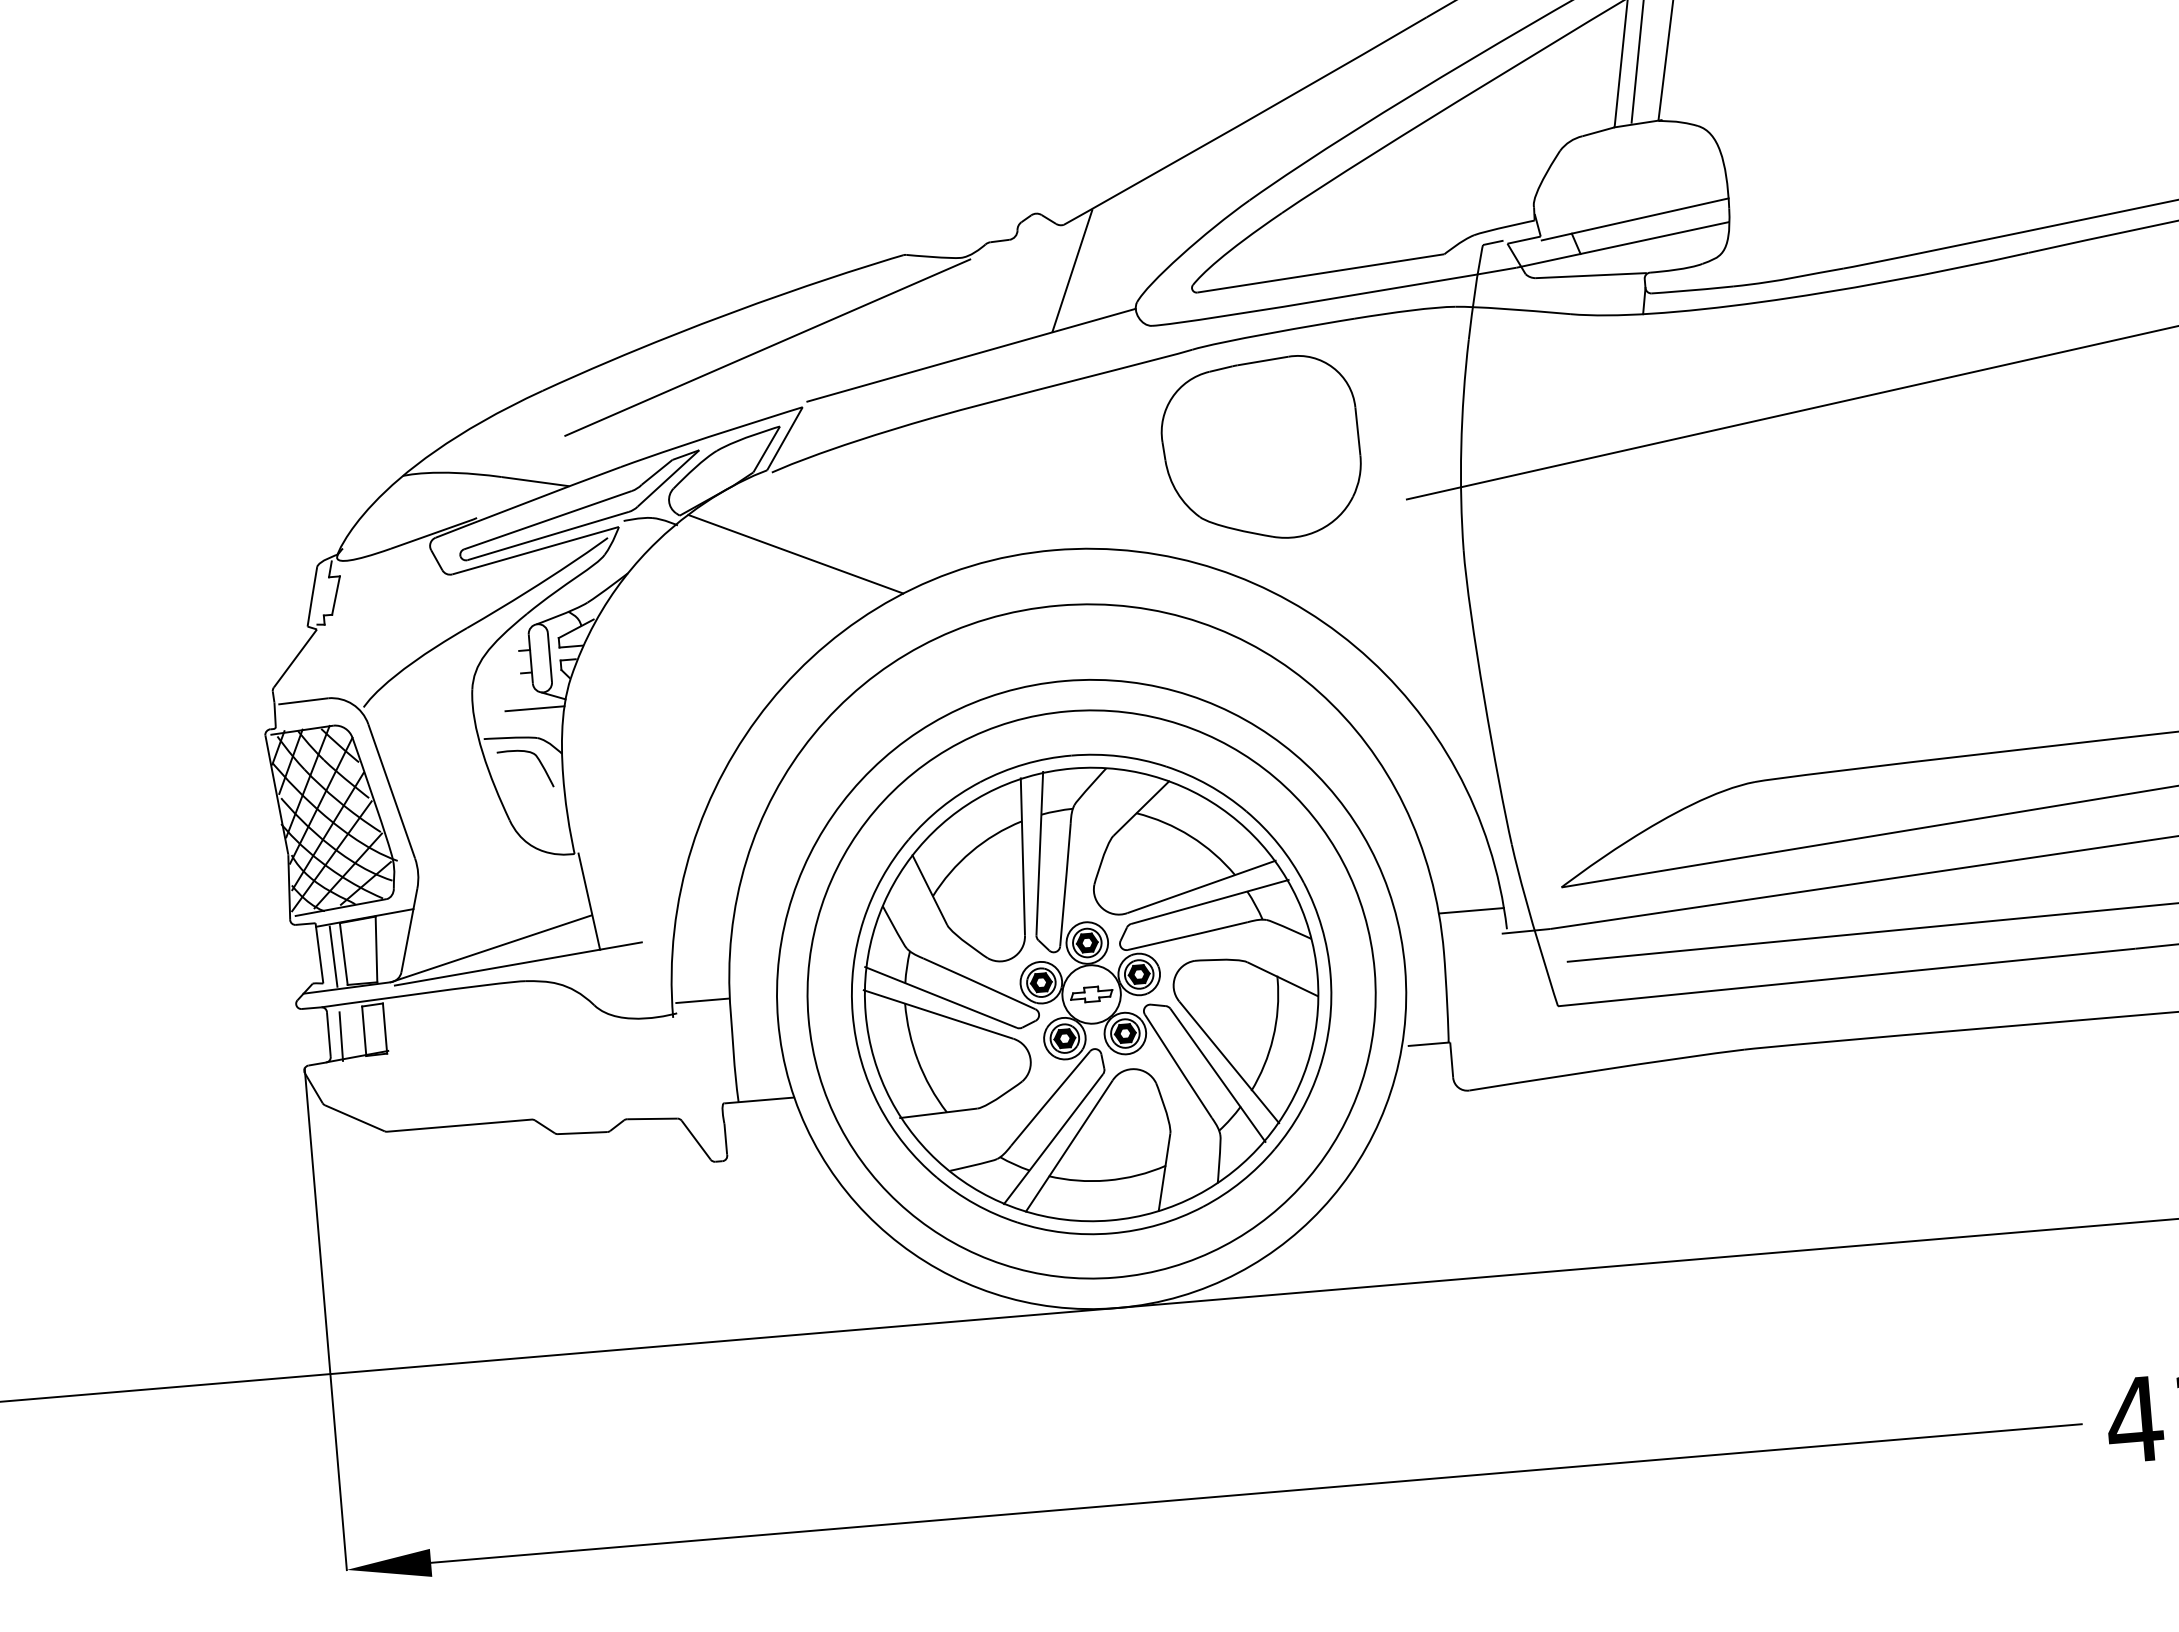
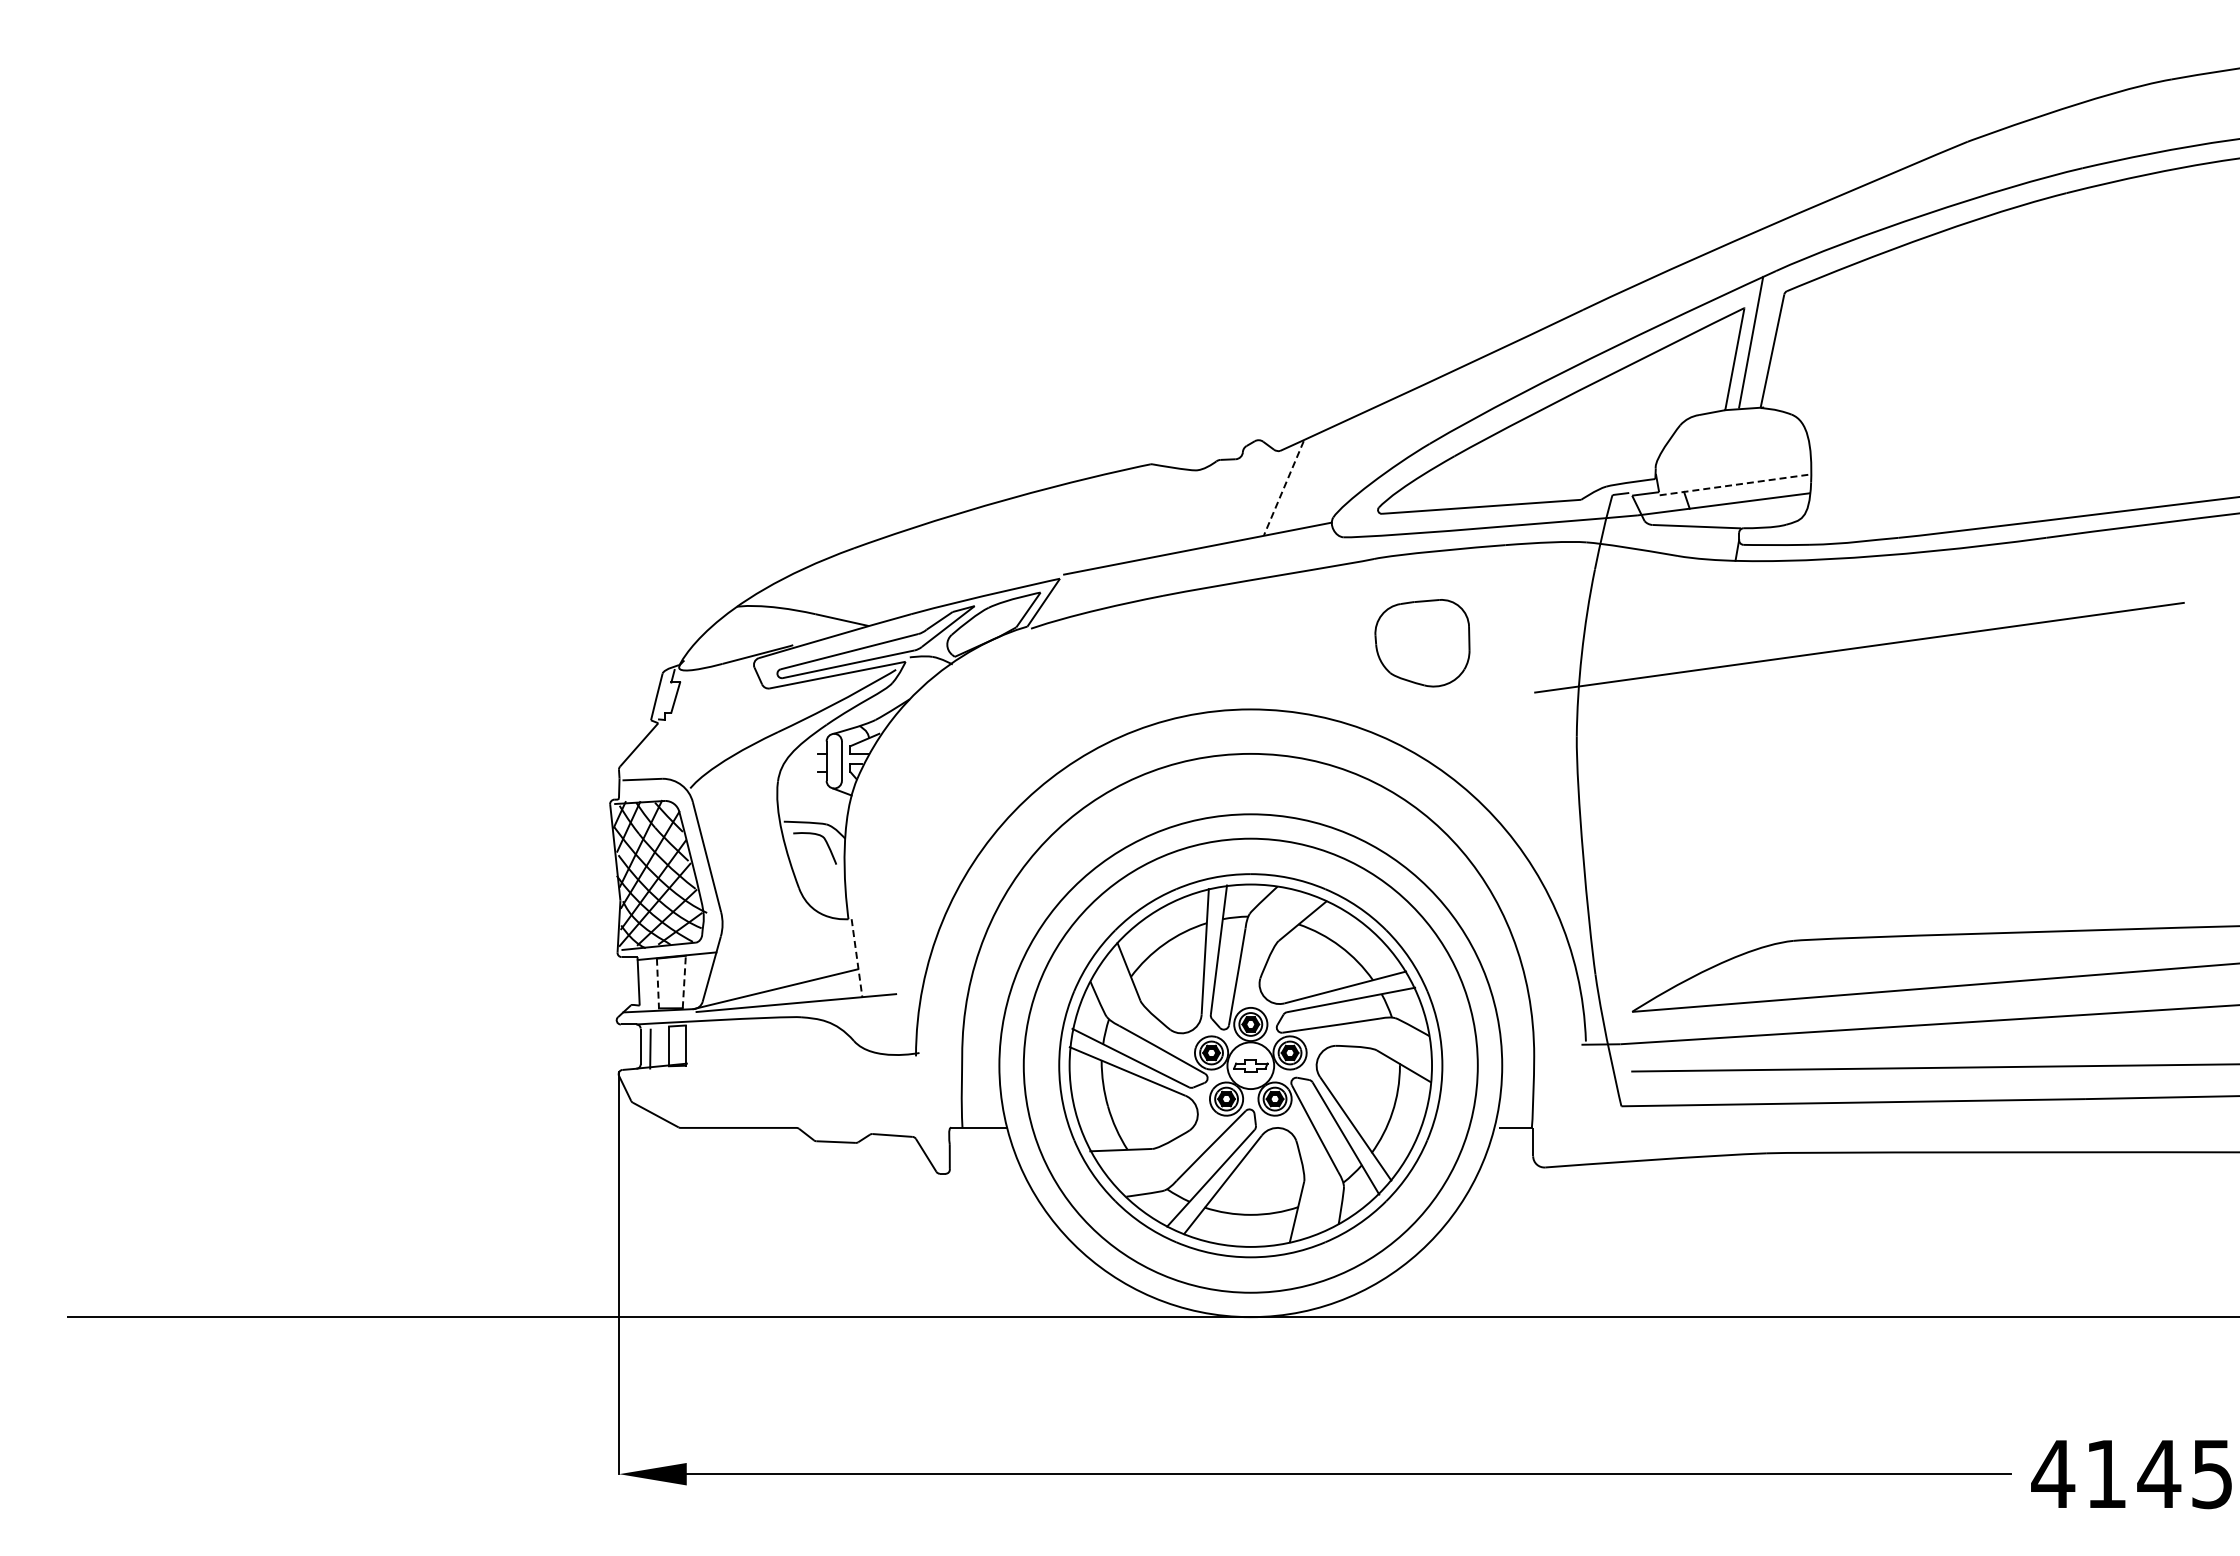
line: (1635, 218) -> (1735, 484), solid -> dashed
line: (1071, 271) -> (1283, 488), solid -> dashed
line: (768, 347) -> (1036, 528), removed
part: (1261, 450) -> (1422, 643), size x0.6
line: (795, 553) -> (1044, 694), removed
line: (534, 708) -> (826, 800), removed
line: (589, 901) -> (857, 958), solid -> dashed
line: (1470, 910) -> (1558, 1024), removed
line: (376, 948) -> (684, 981), solid -> dashed
line: (343, 954) -> (657, 983), solid -> dashed
line: (333, 956) -> (649, 984), removed
line: (702, 1000) -> (940, 1044), removed

